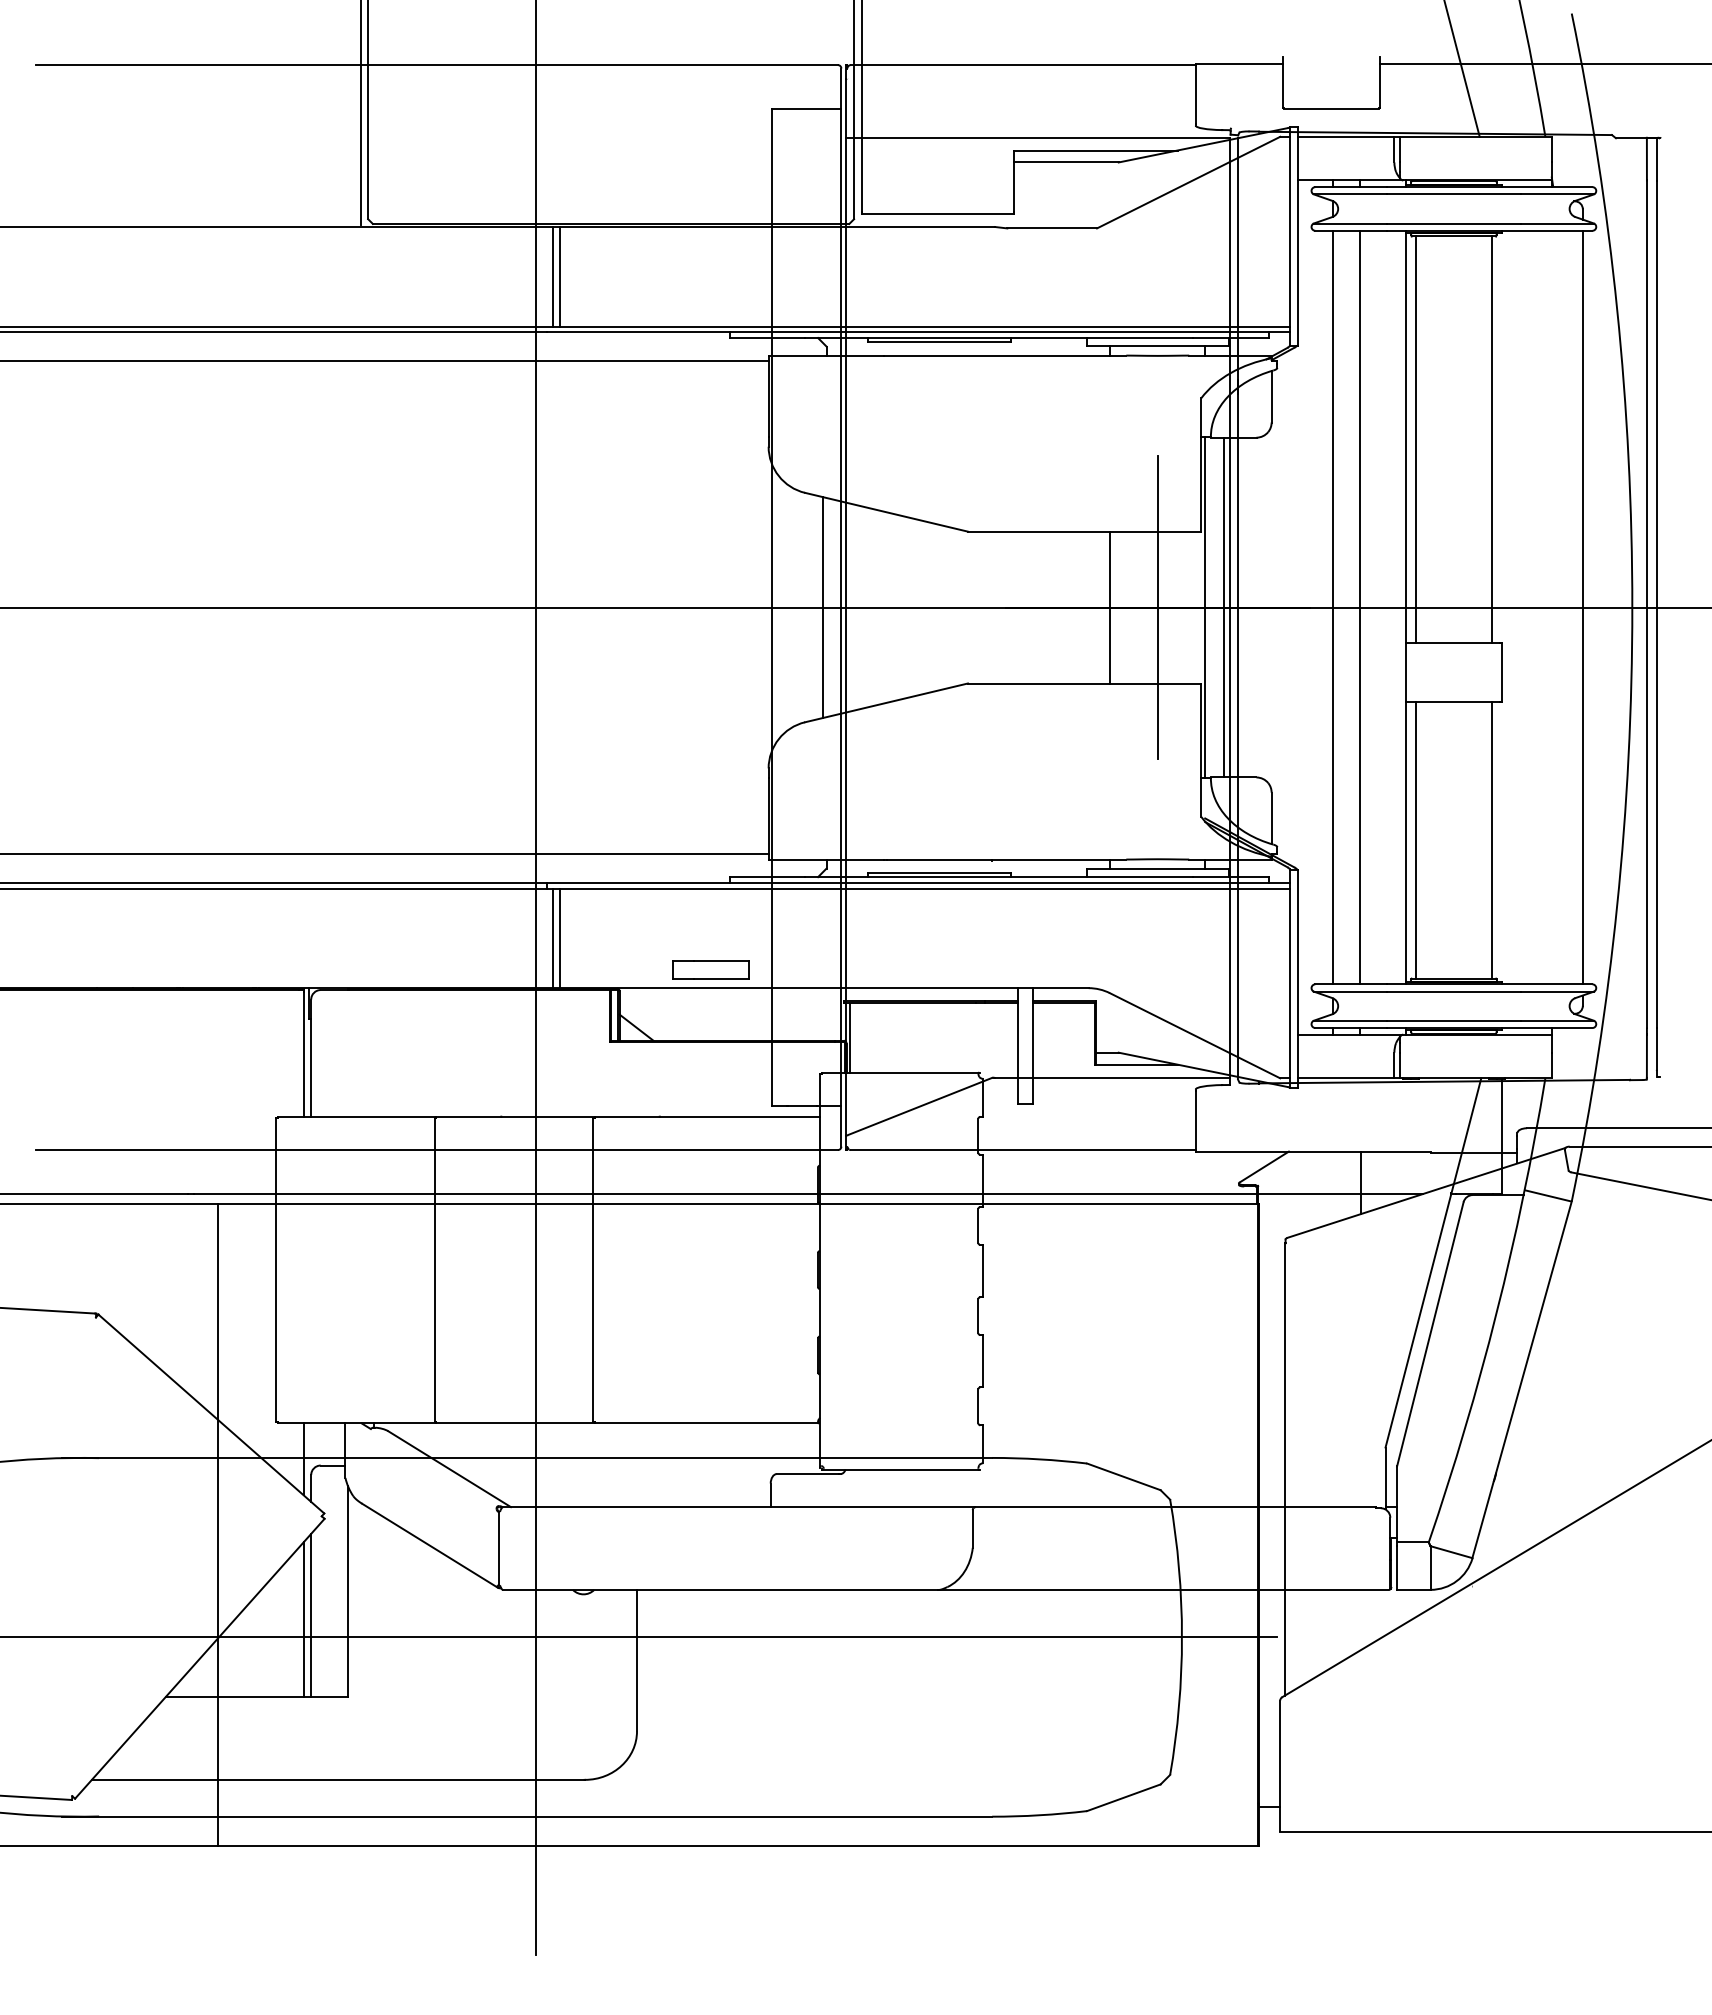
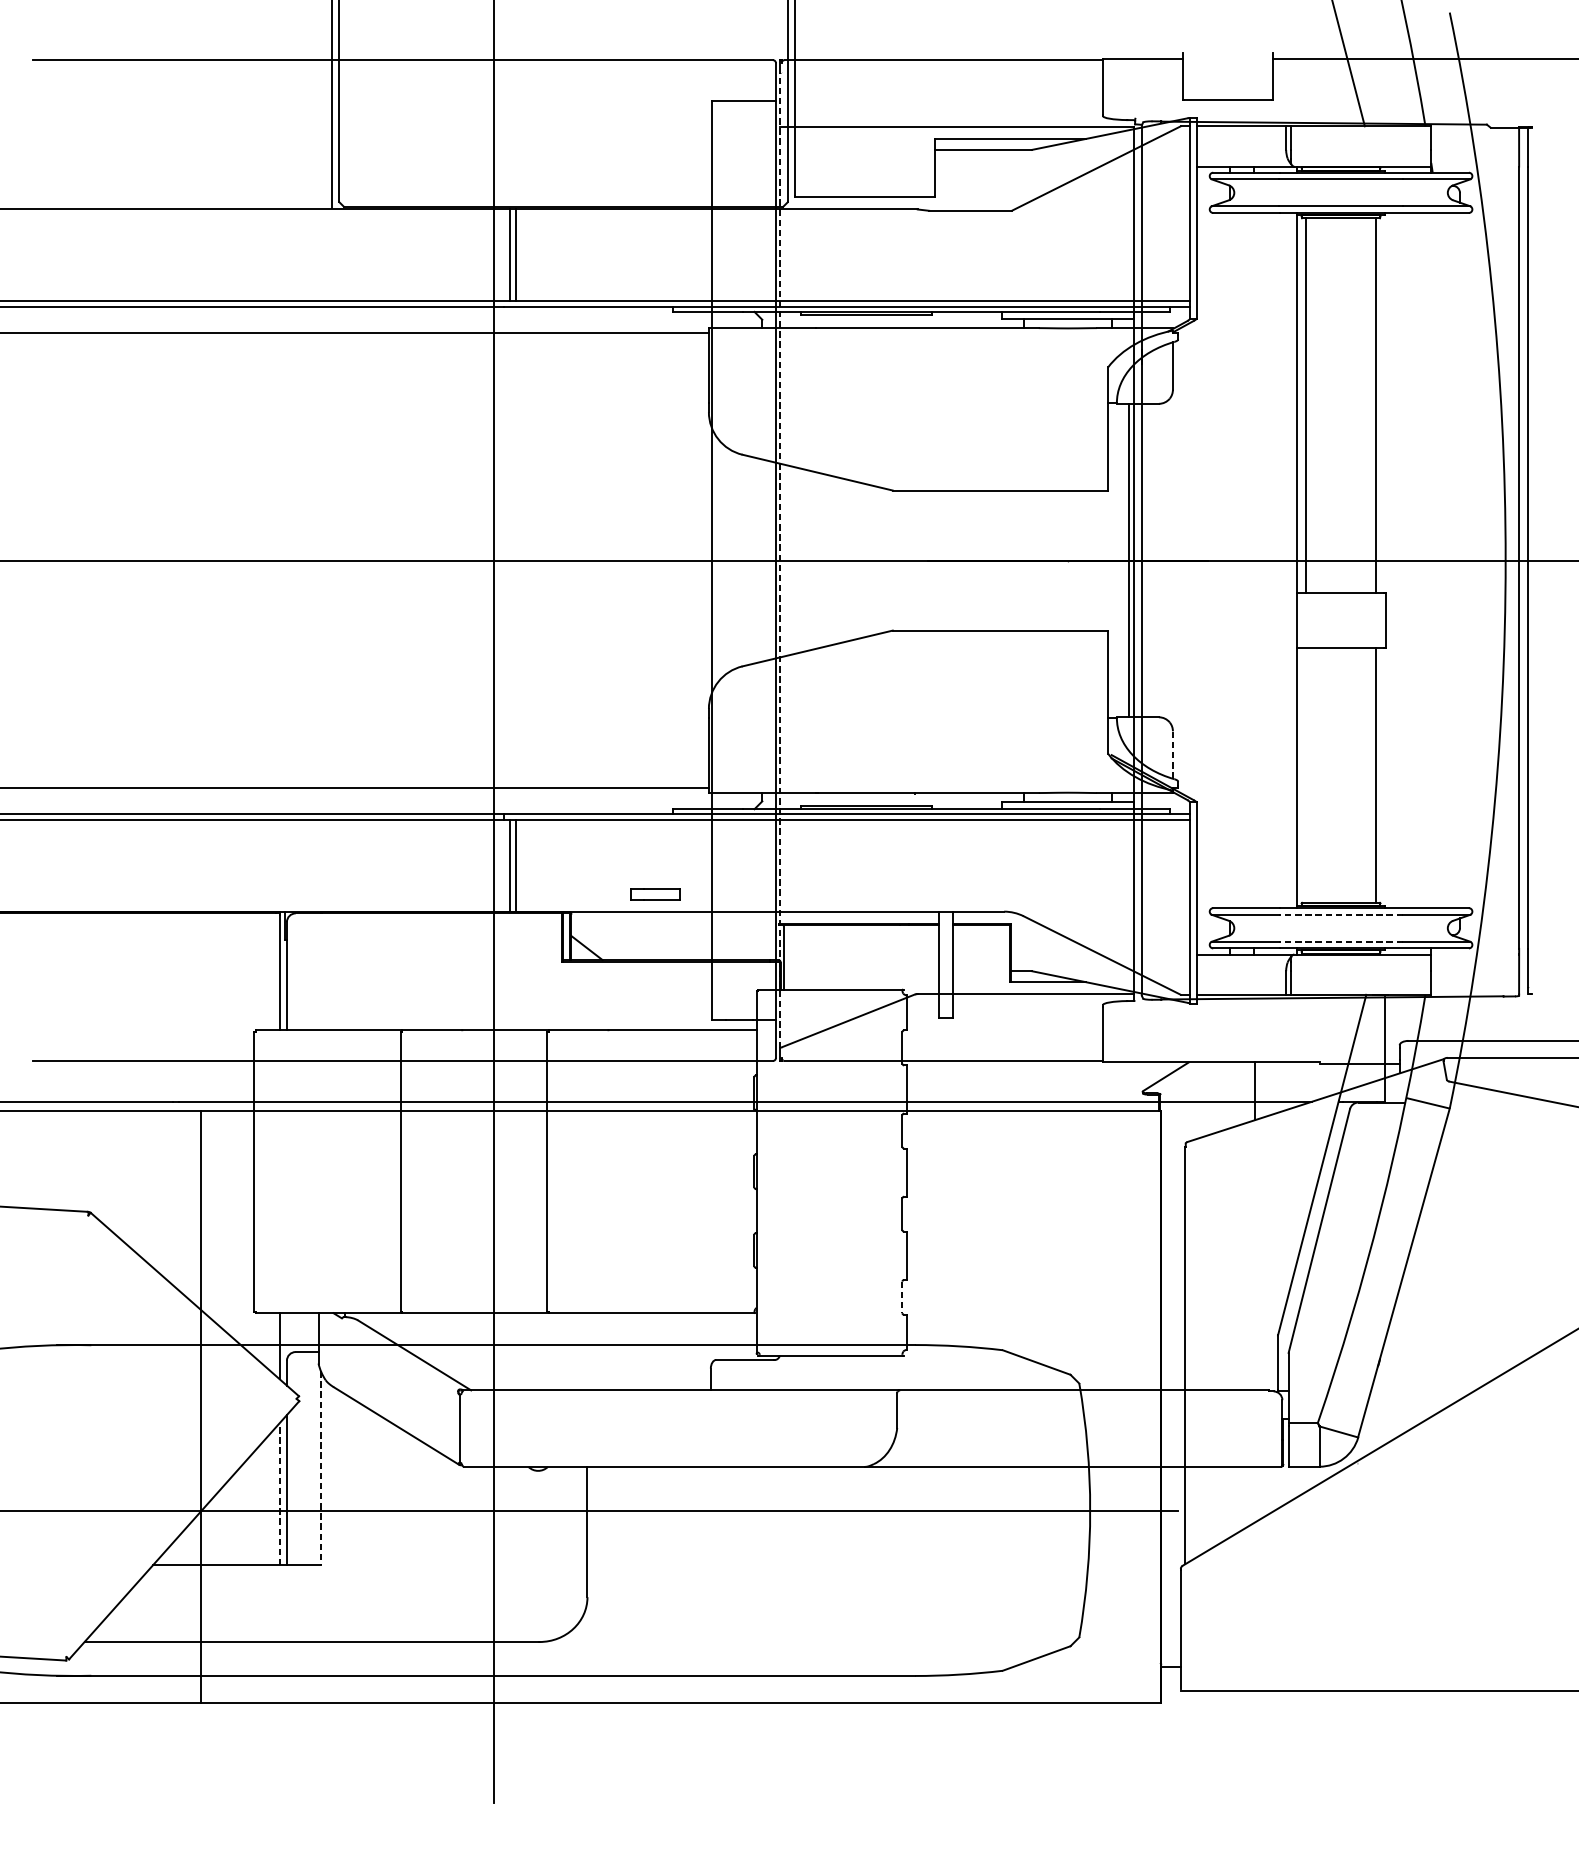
line: (823, 607) -> (759, 560), removed
line: (845, 607) -> (779, 560), solid -> dashed
line: (1110, 607) -> (1024, 560), removed
line: (1157, 607) -> (1067, 560), removed
line: (1205, 607) -> (1111, 560), removed
line: (1333, 607) -> (1229, 560), removed
line: (1359, 607) -> (1253, 560), removed
line: (1582, 607) -> (1459, 560), removed
line: (1271, 818) -> (1172, 755), solid -> dashed
line: (1415, 840) -> (1305, 775), removed
part: (710, 969) -> (655, 894), size x0.7
line: (1453, 991) -> (1340, 914), solid -> dashed
line: (1453, 1020) -> (1340, 941), solid -> dashed
line: (978, 1406) -> (902, 1297), solid -> dashed
line: (348, 1592) -> (321, 1469), solid -> dashed
line: (303, 1619) -> (279, 1494), solid -> dashed

